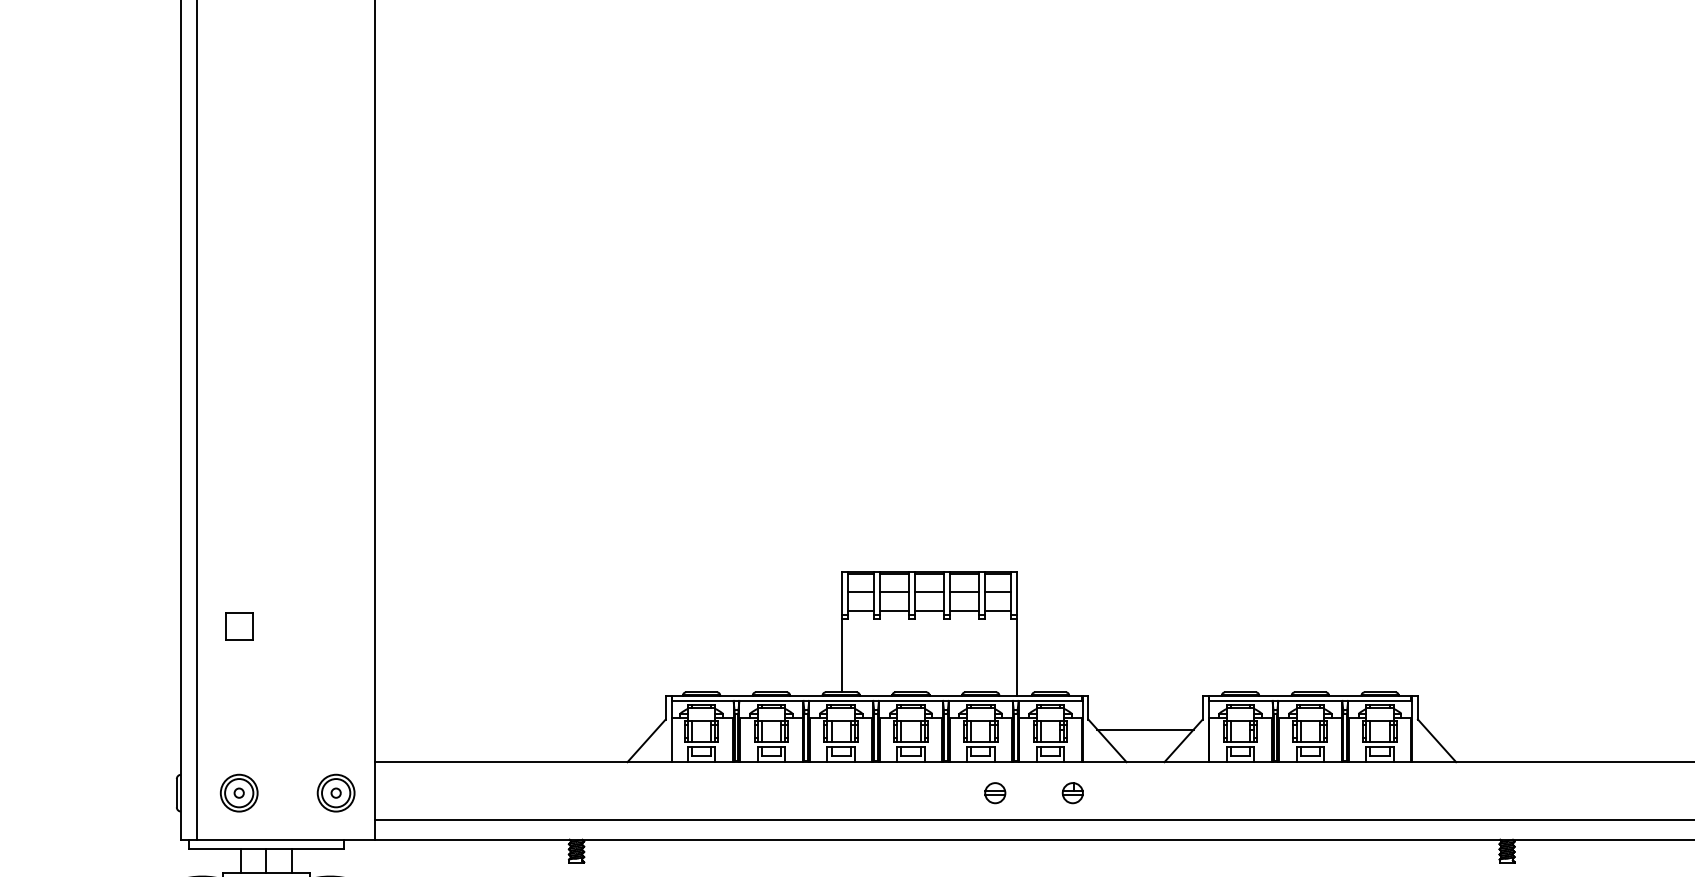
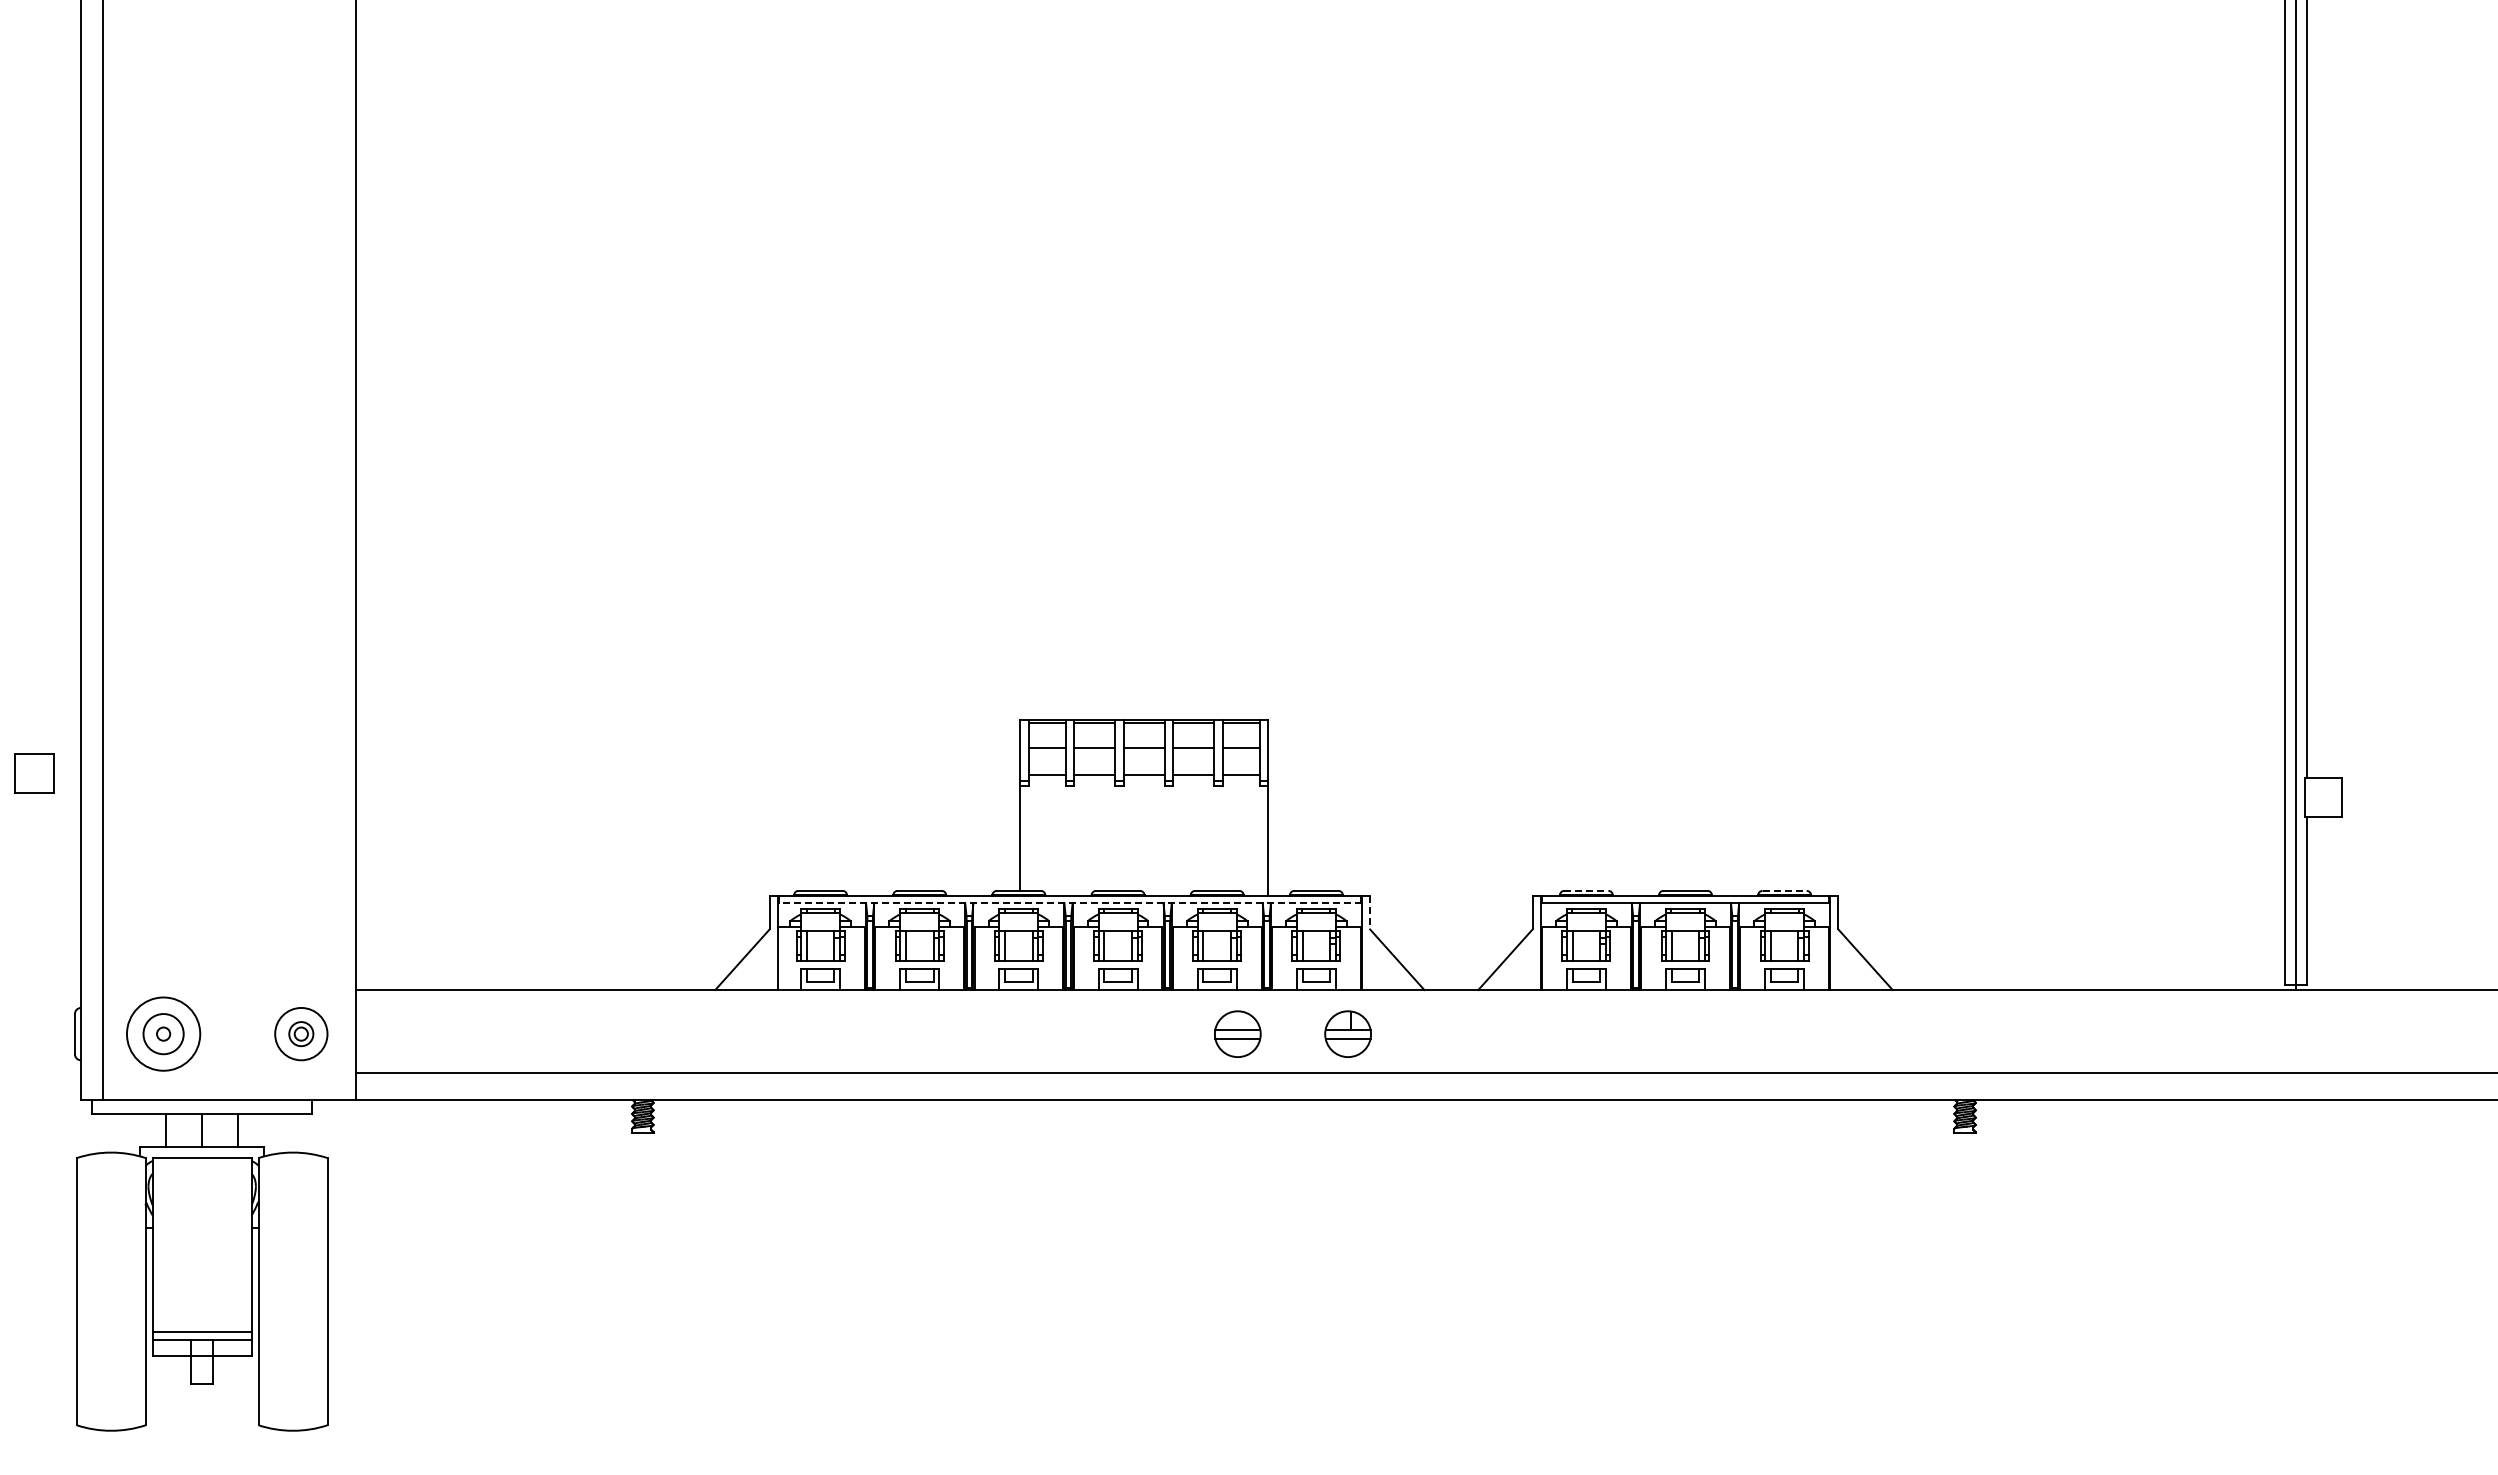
part: (239, 626) -> (34, 773), moved
line: (1240, 692) -> (1586, 890), solid -> dashed
line: (1380, 692) -> (1785, 890), solid -> dashed
line: (876, 701) -> (1069, 903), solid -> dashed
line: (1088, 707) -> (1370, 912), solid -> dashed
line: (1144, 729) -> (1450, 943), removed
circle: (239, 792) -> (163, 1033), size x1.4
part: (995, 792) -> (1237, 1033), size x1.6
part: (1072, 792) -> (1347, 1033), size x1.6
circle: (336, 793) -> (301, 1034), size x0.6

